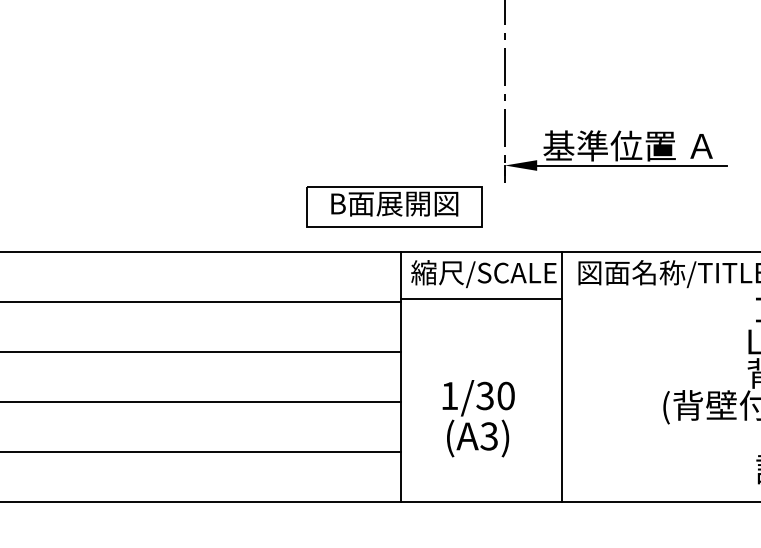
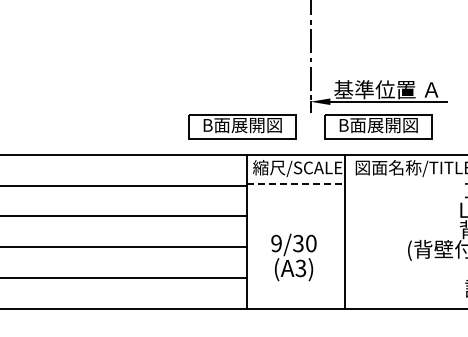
part: (615, 205) -> (378, 126), added
line: (482, 300) -> (296, 184), solid -> dashed
text: (449, 395) -> (276, 243), 1/30 -> 9/30

